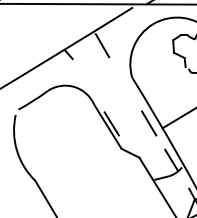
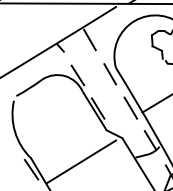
line: (125, 84) -> (110, 74), added
line: (88, 86) -> (77, 75), added
line: (92, 184) -> (81, 161), added
line: (35, 193) -> (31, 169), added

